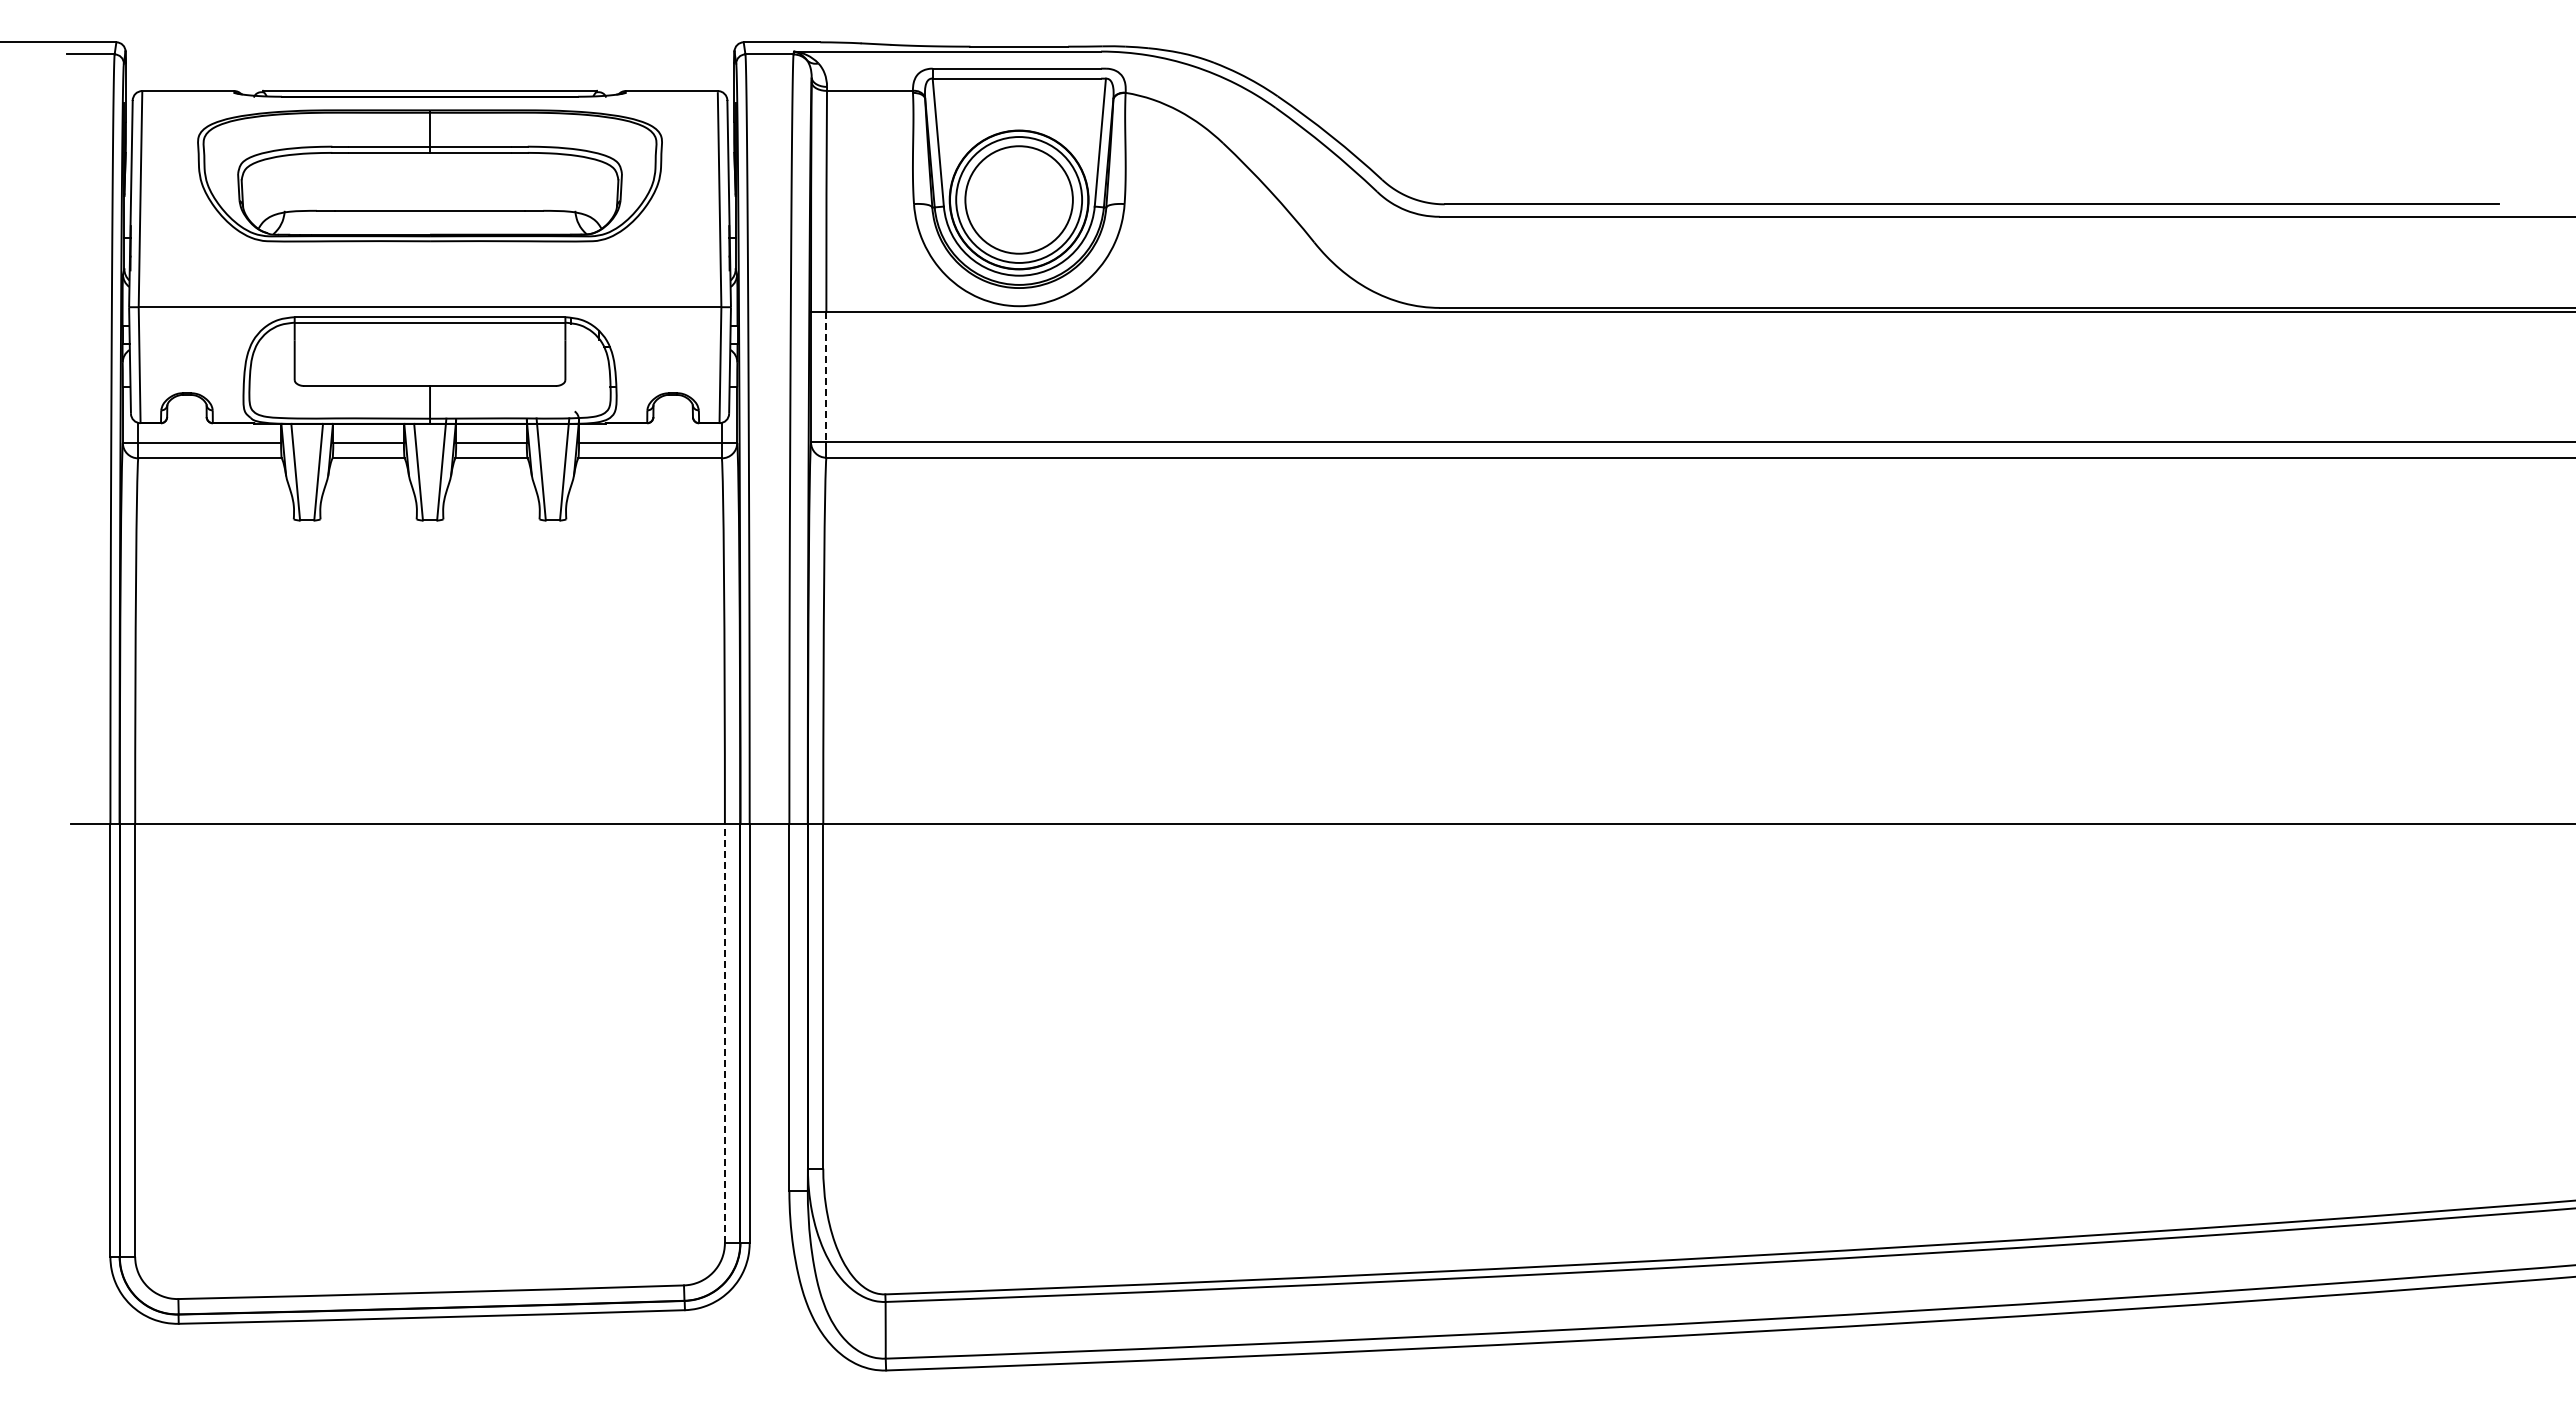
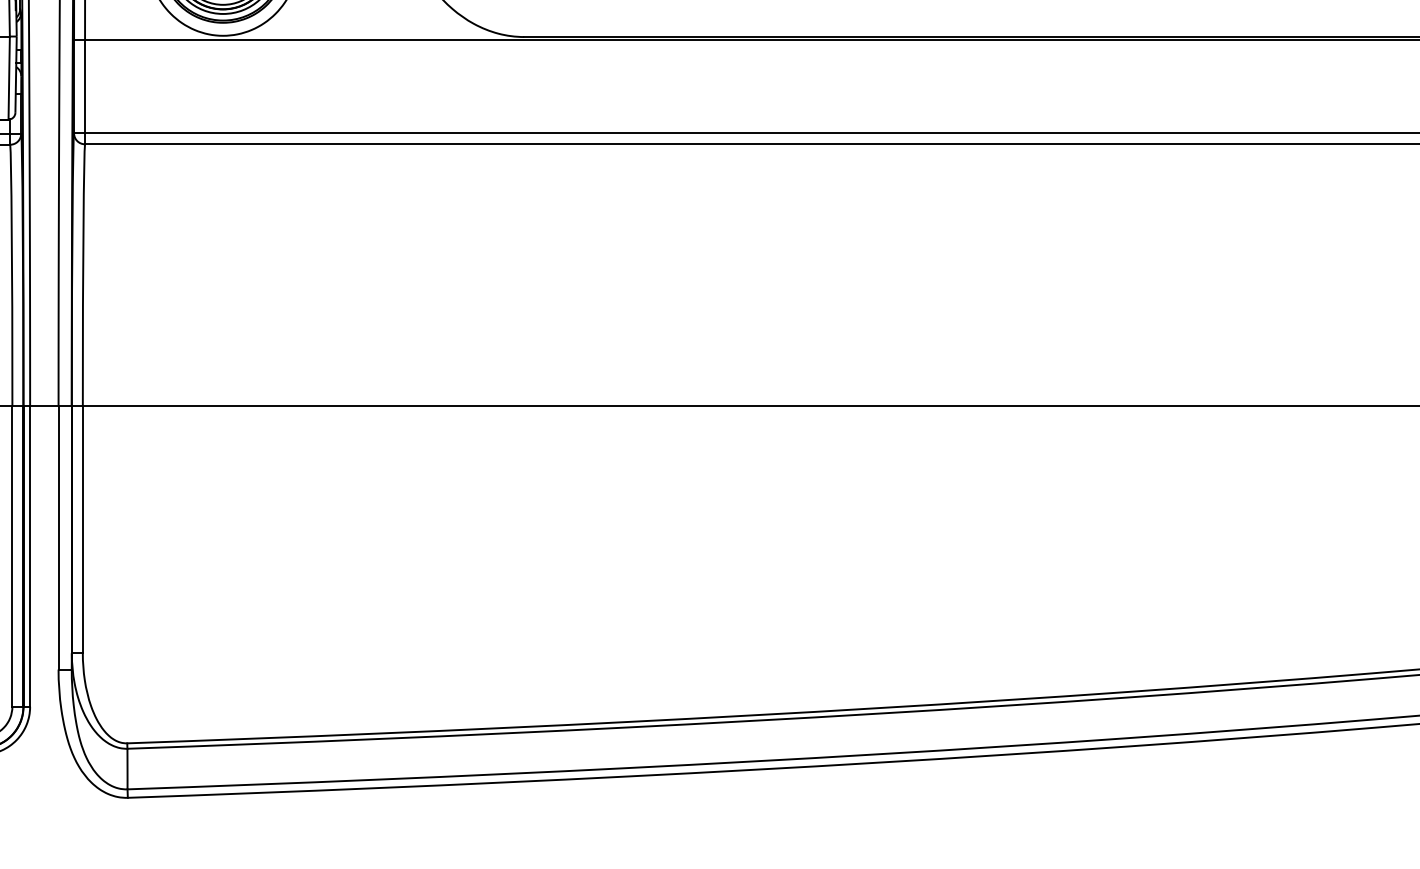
line: (826, 377) -> (85, 86), dashed -> solid
line: (724, 1033) -> (12, 556), dashed -> solid

